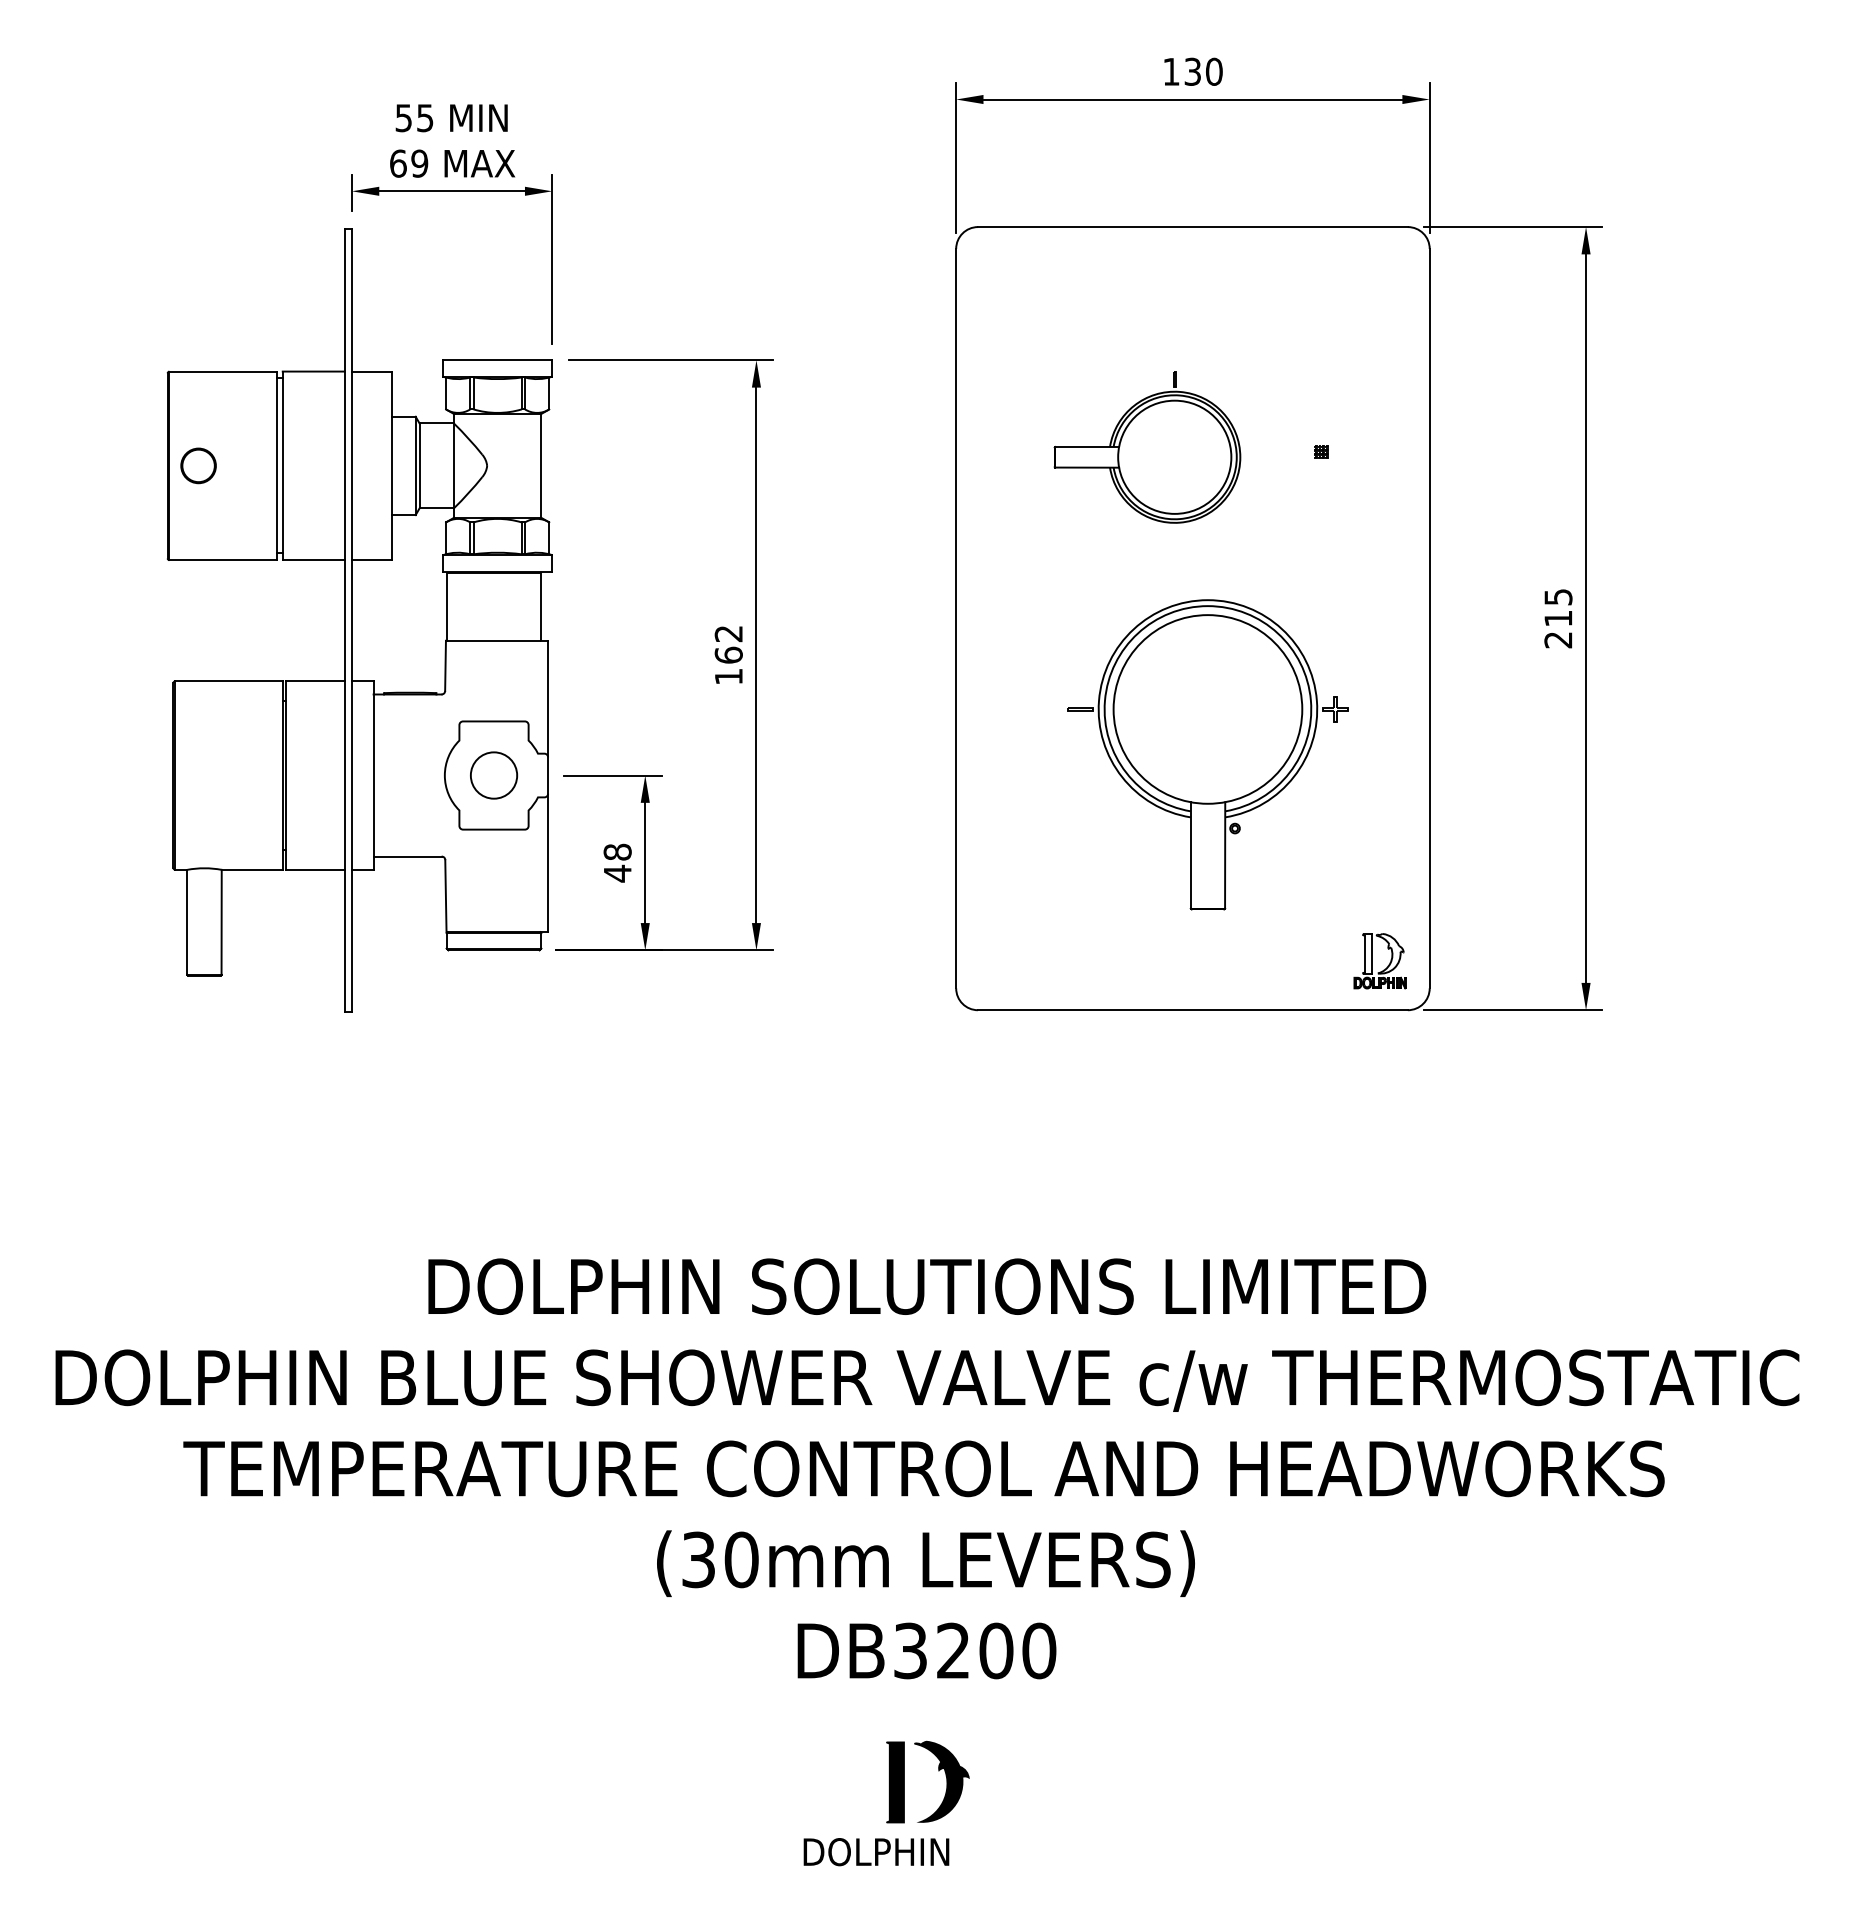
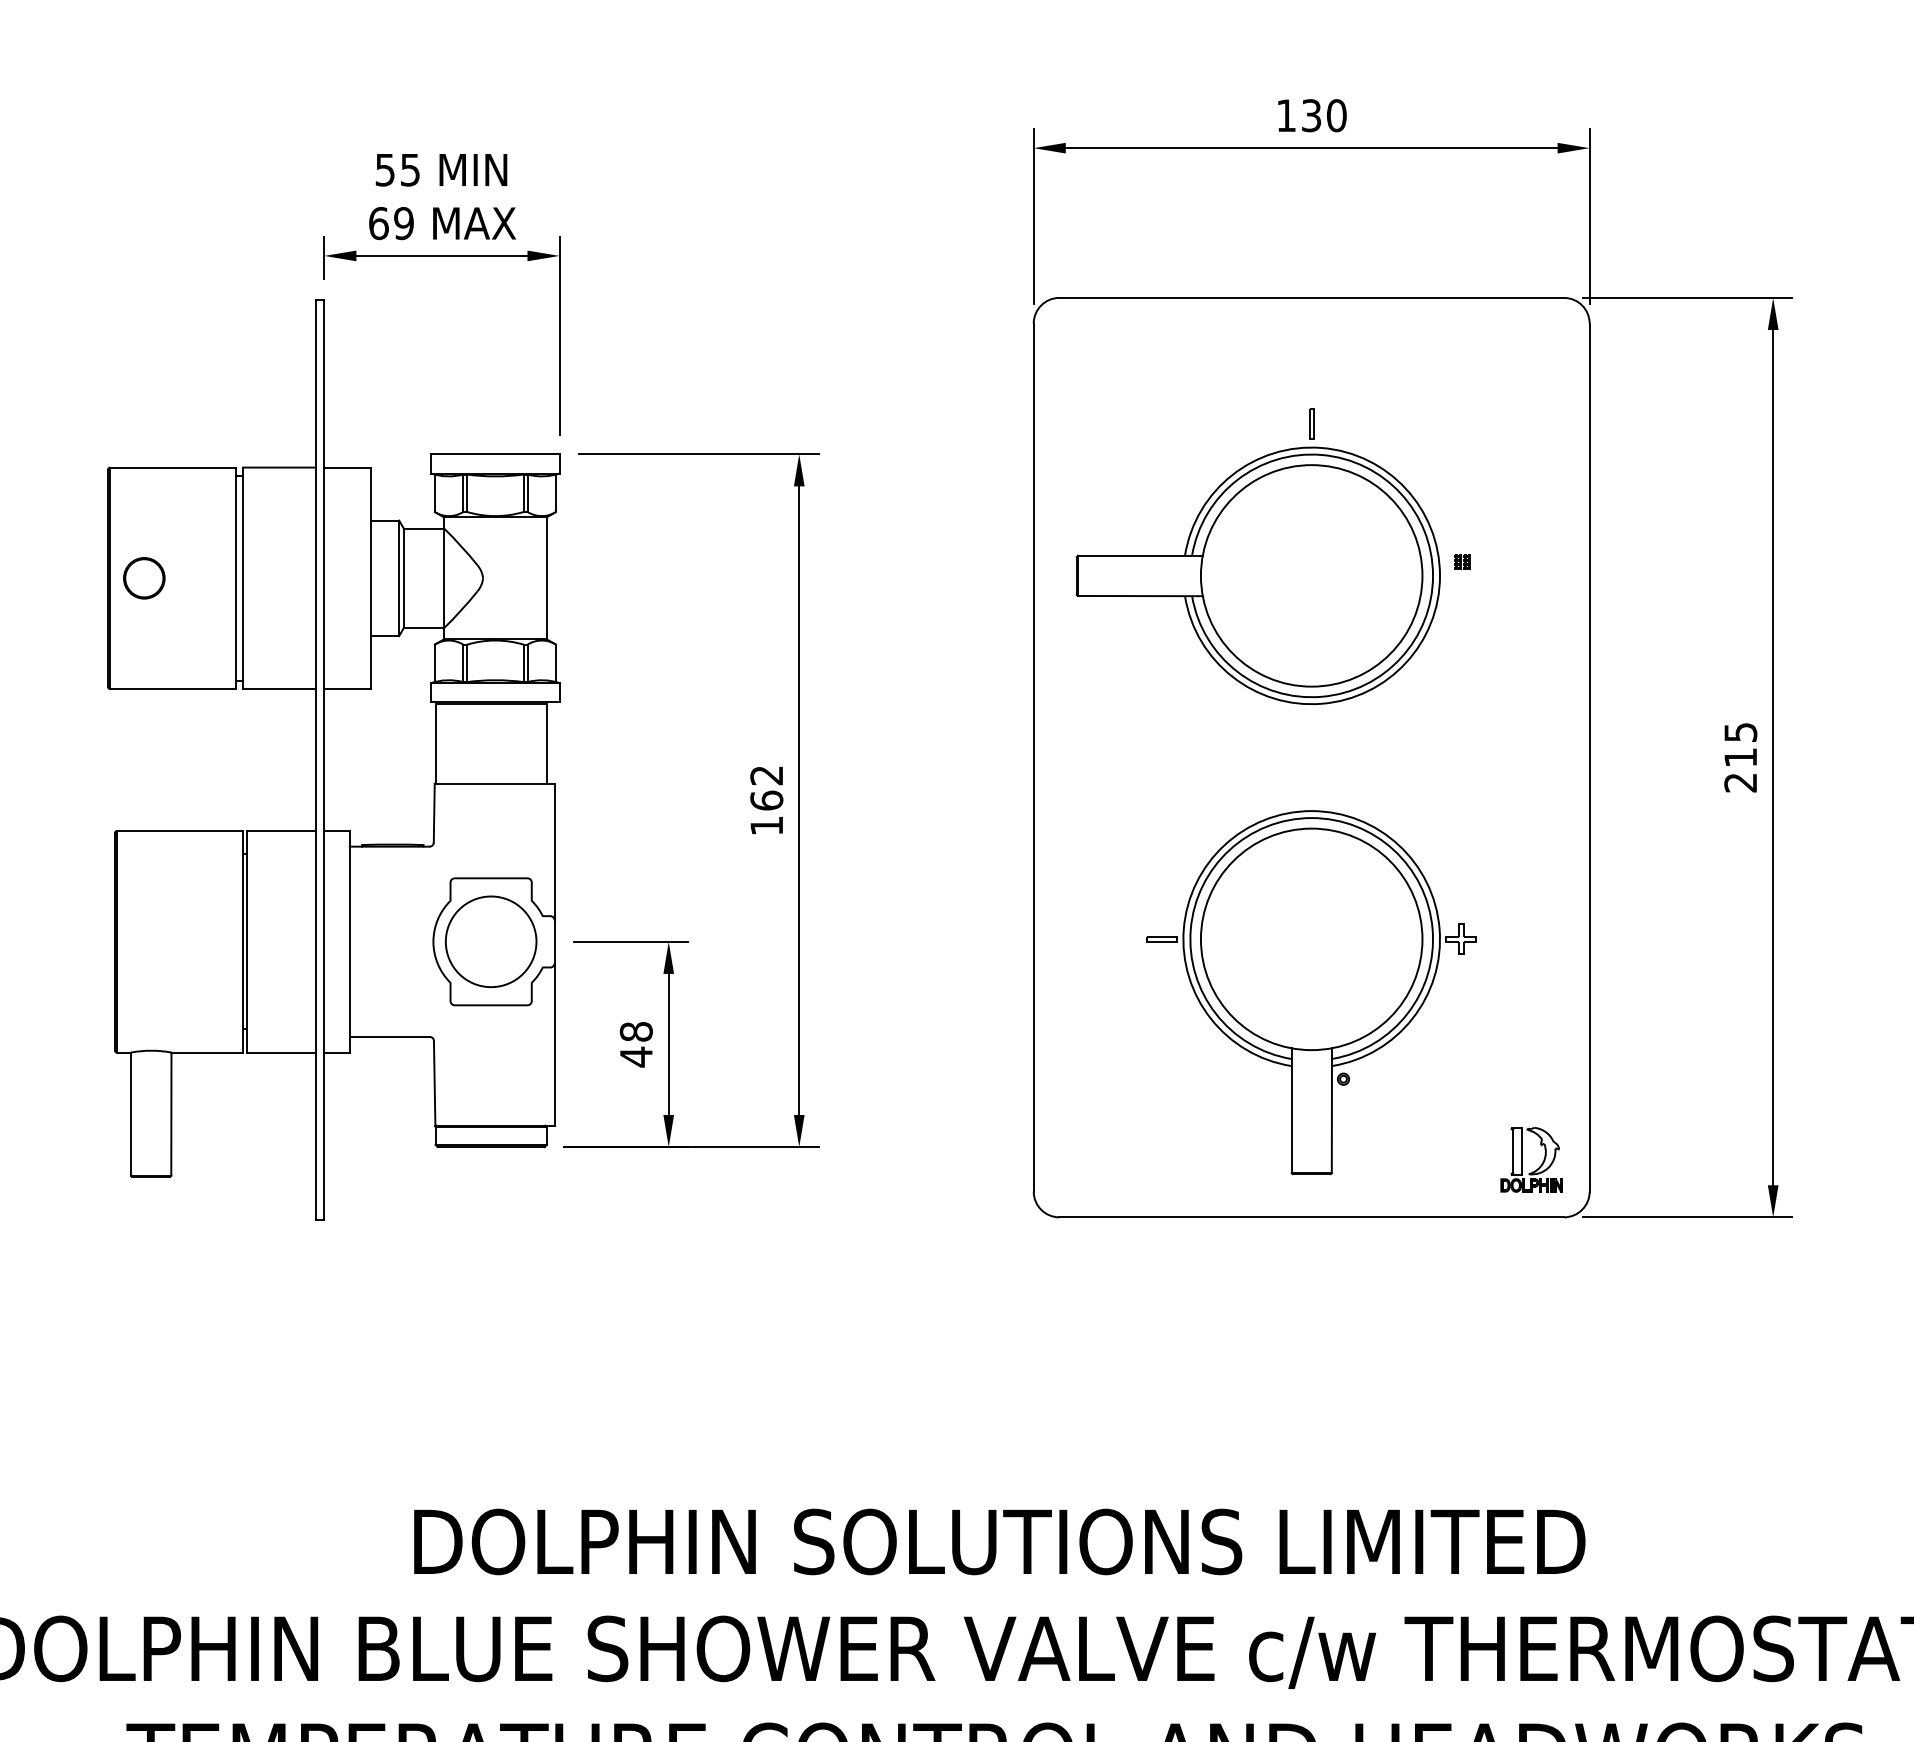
part: (1147, 447) -> (1258, 556), size x1.67
part: (1207, 754) -> (1311, 992), moved
circle: (493, 775) -> (490, 941), size x1.67

